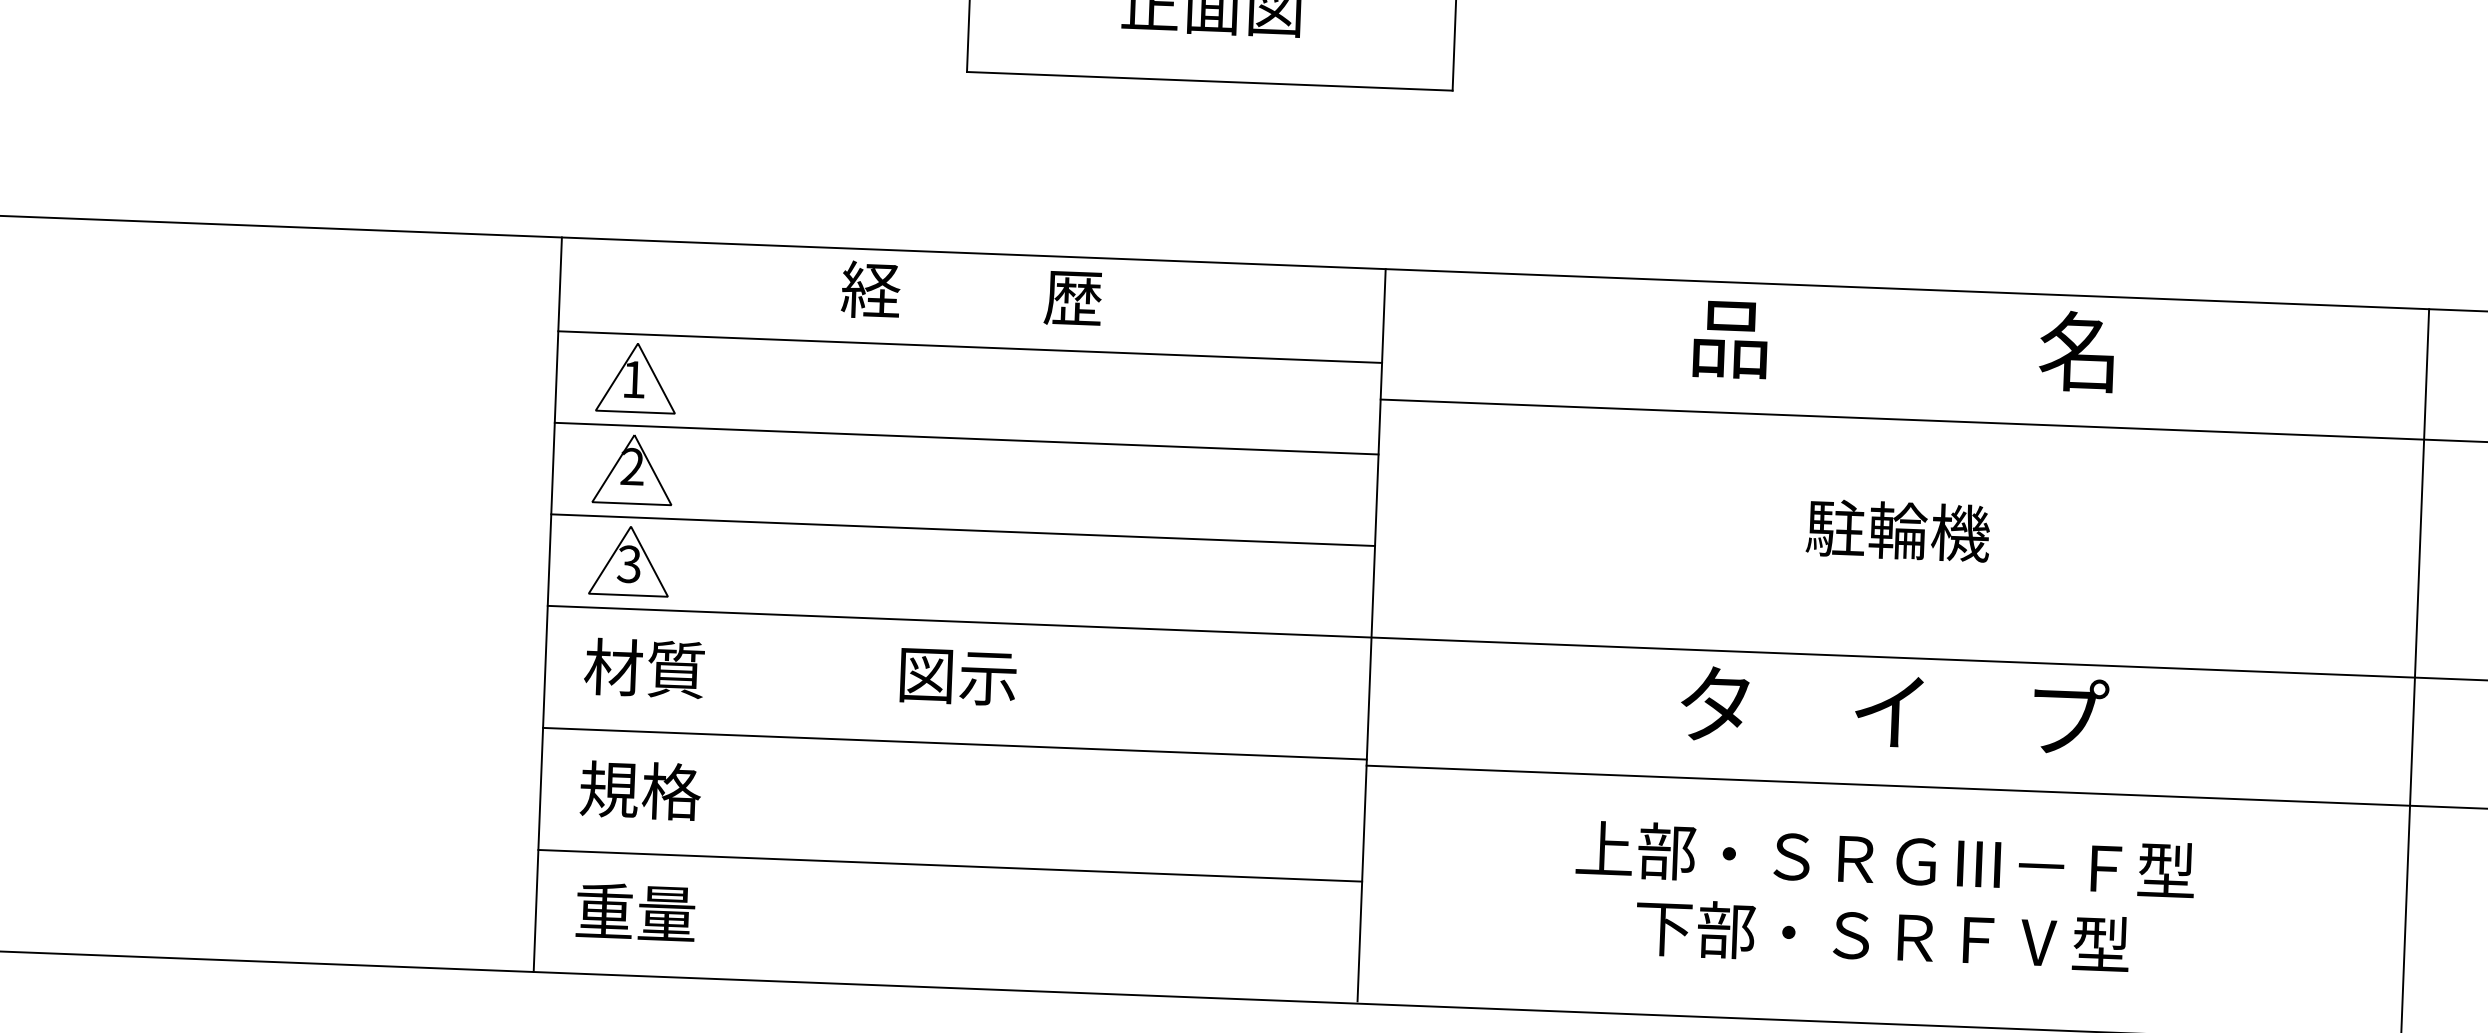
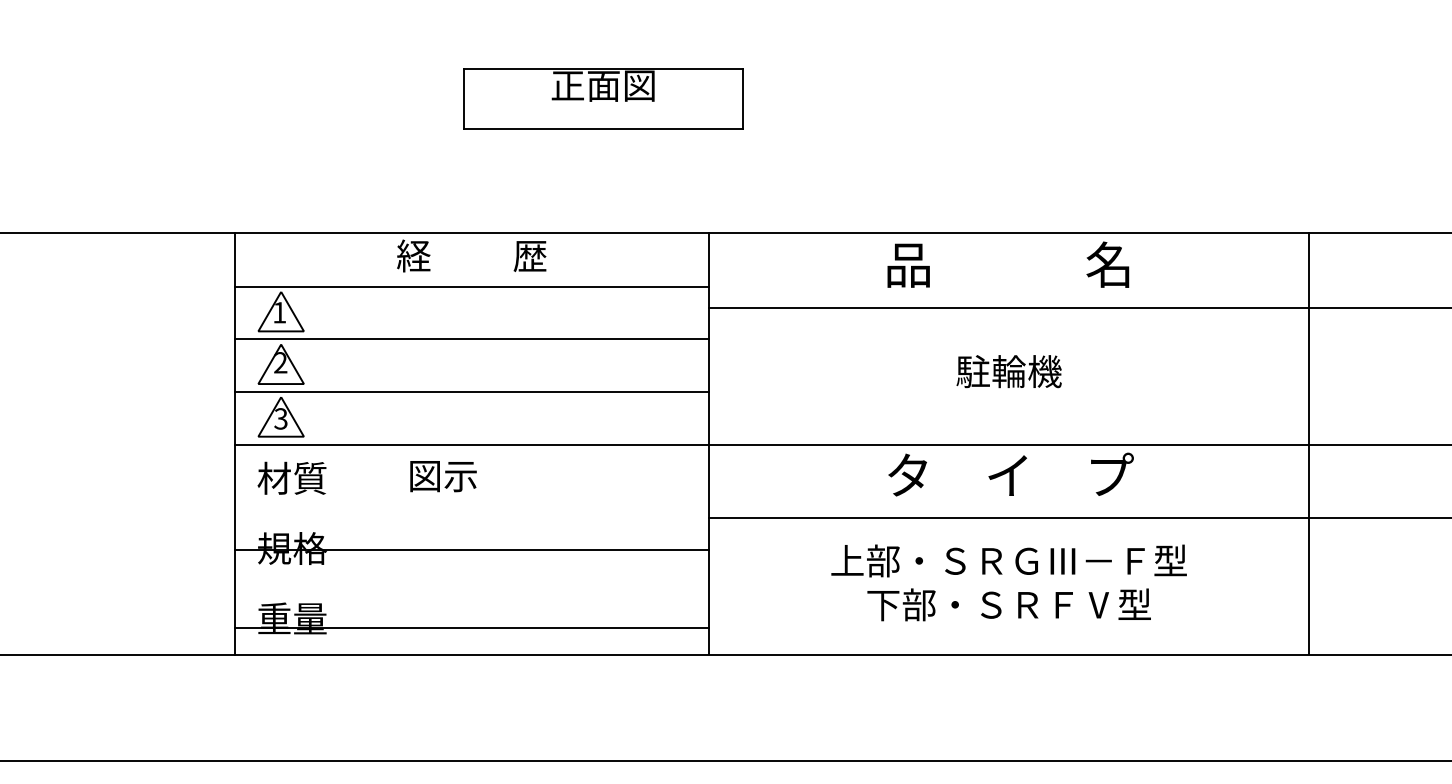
text: (958, 677) -> (443, 476), moved
line: (954, 743) -> (471, 549), moved
line: (949, 864) -> (471, 627), moved

